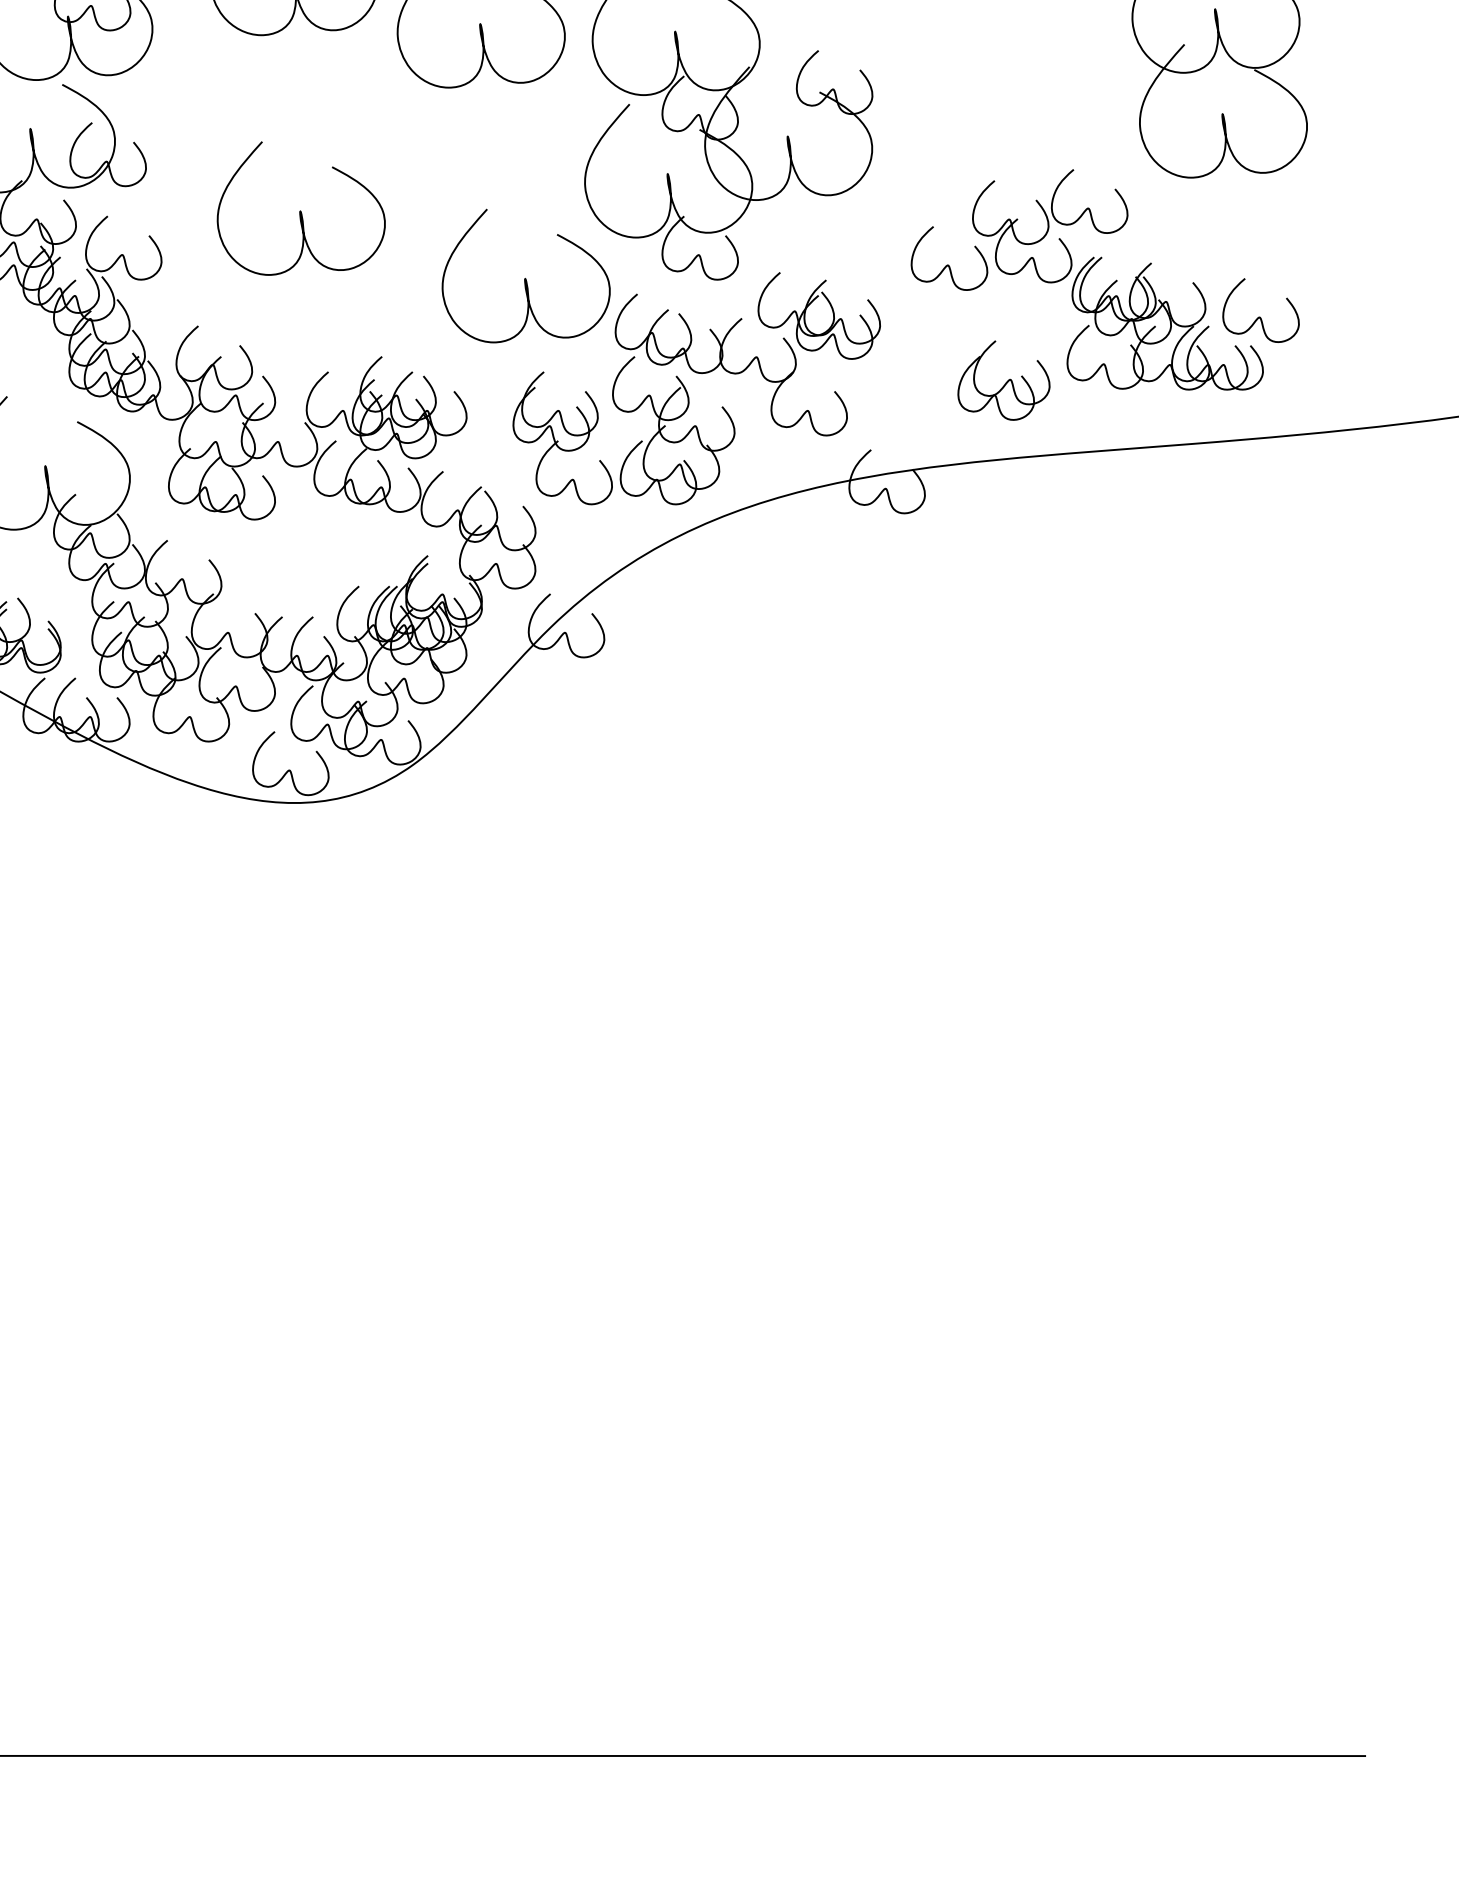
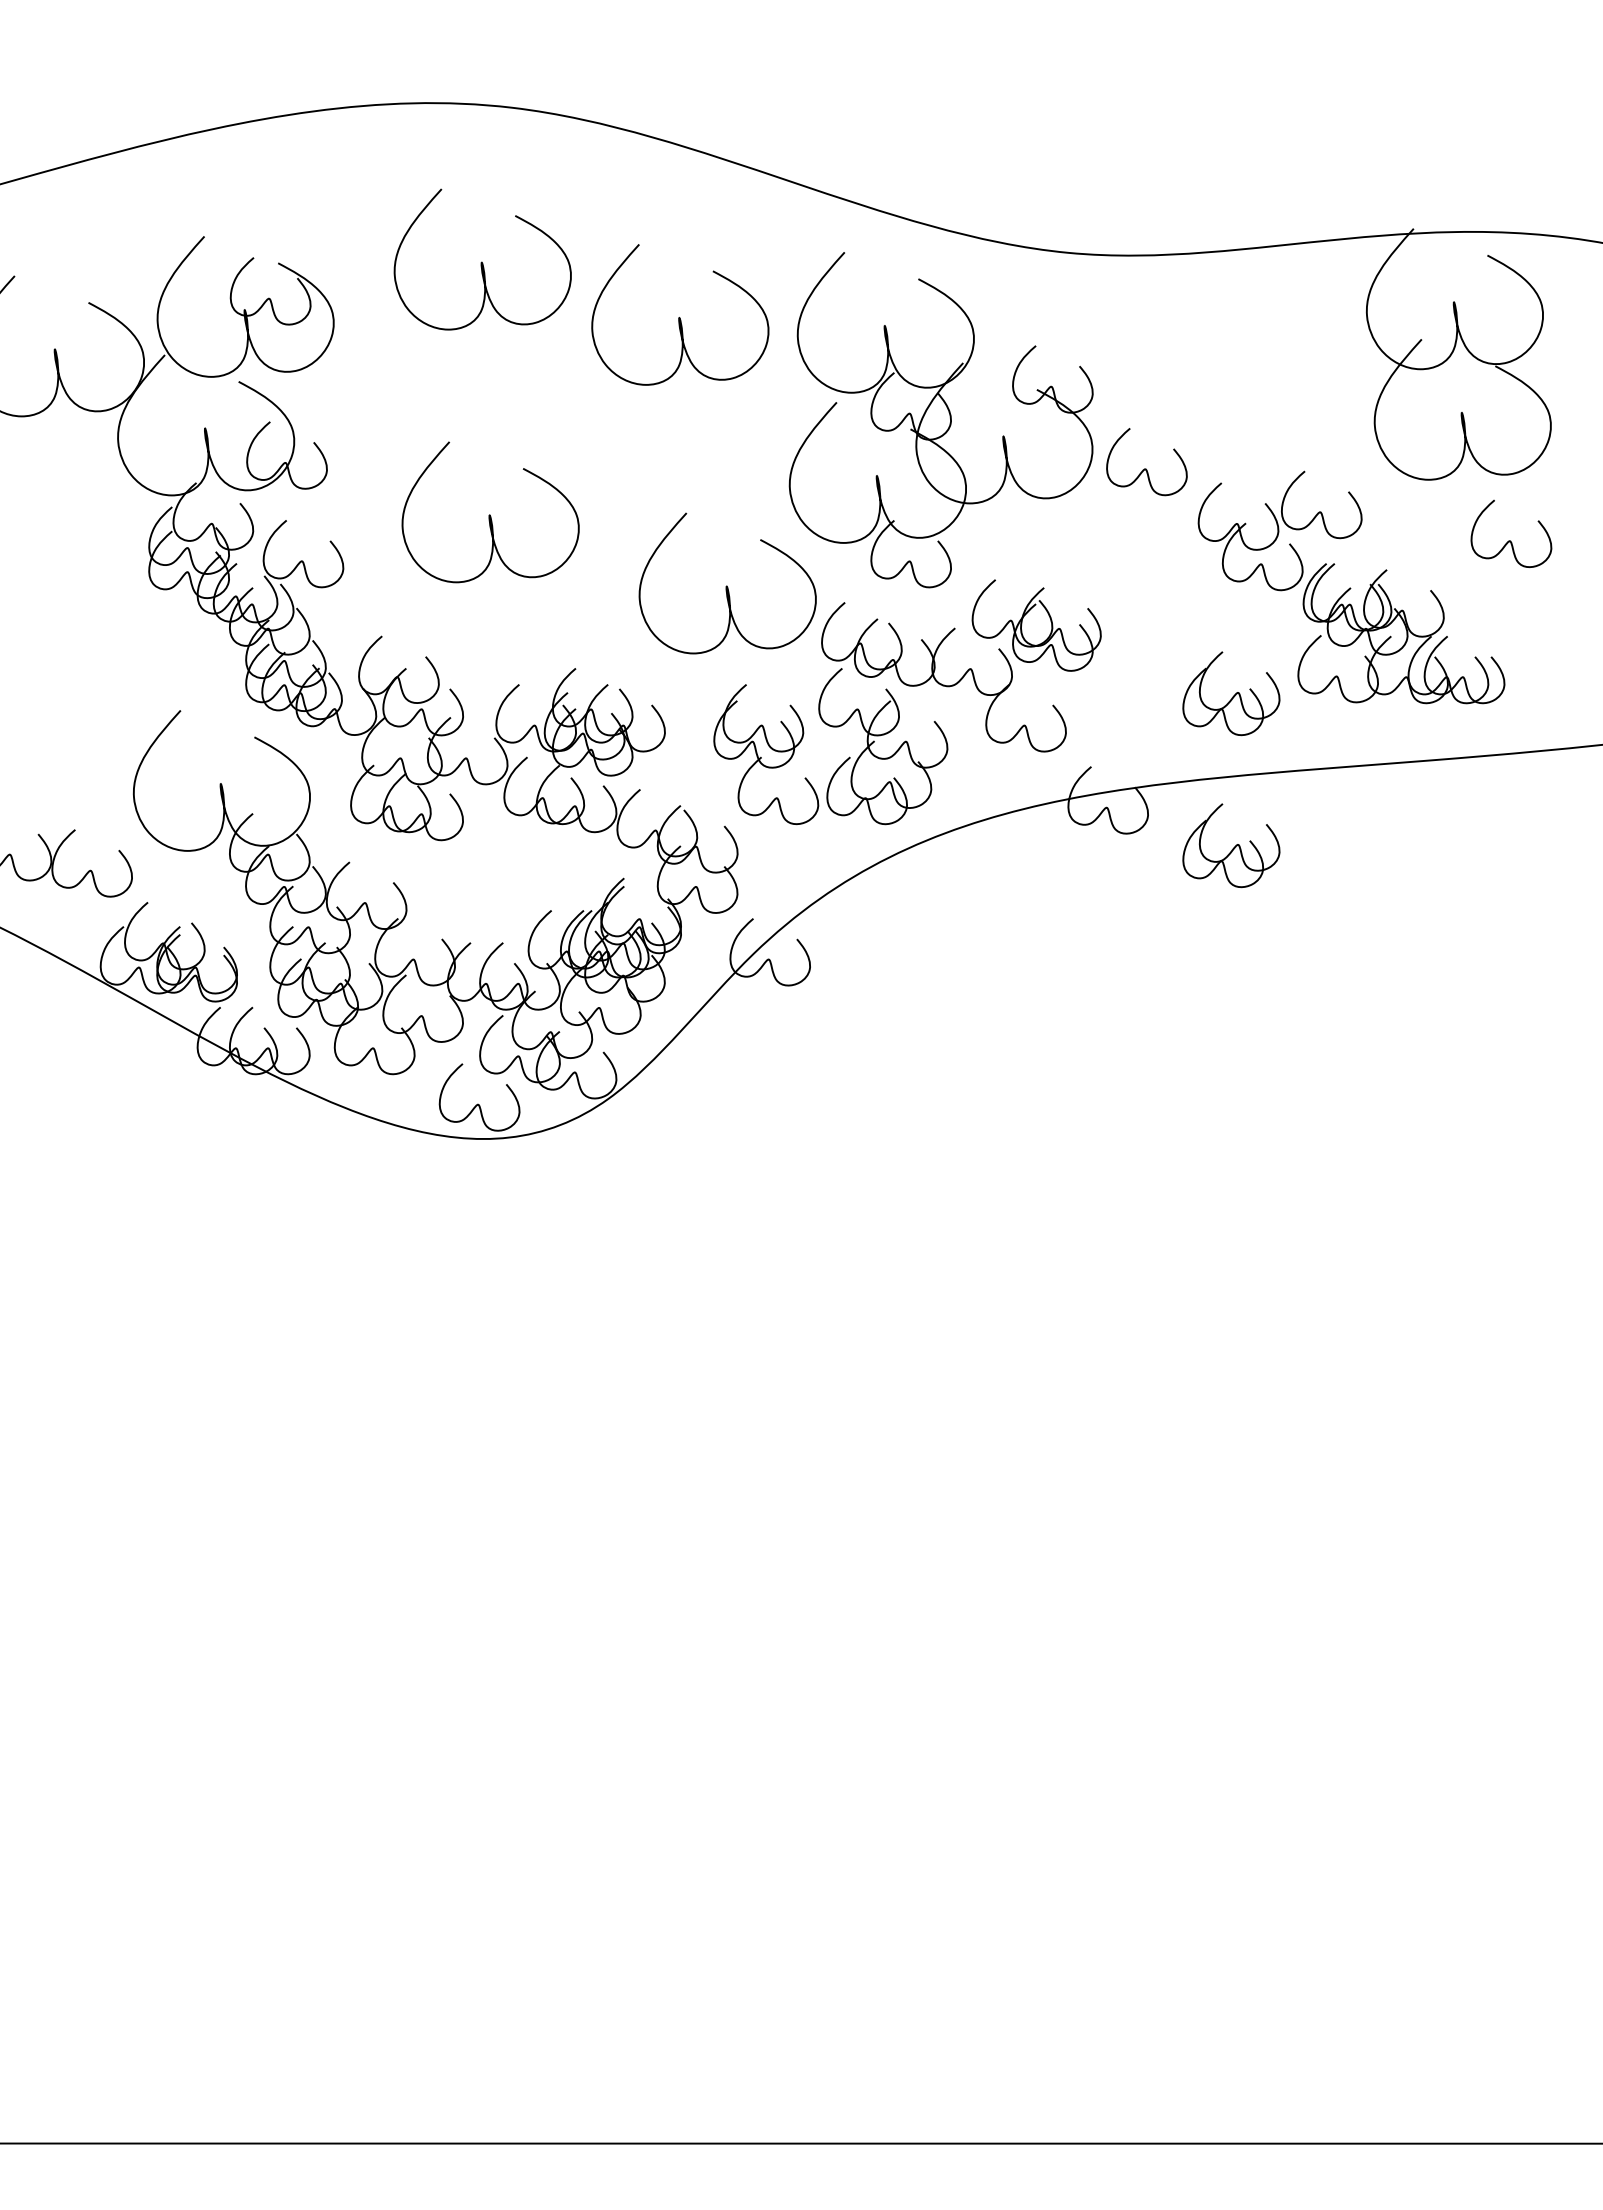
curve: (949, 264) -> (1146, 468), moved
curve: (1260, 316) -> (1510, 540), moved
part: (1004, 524) -> (1231, 845), added

